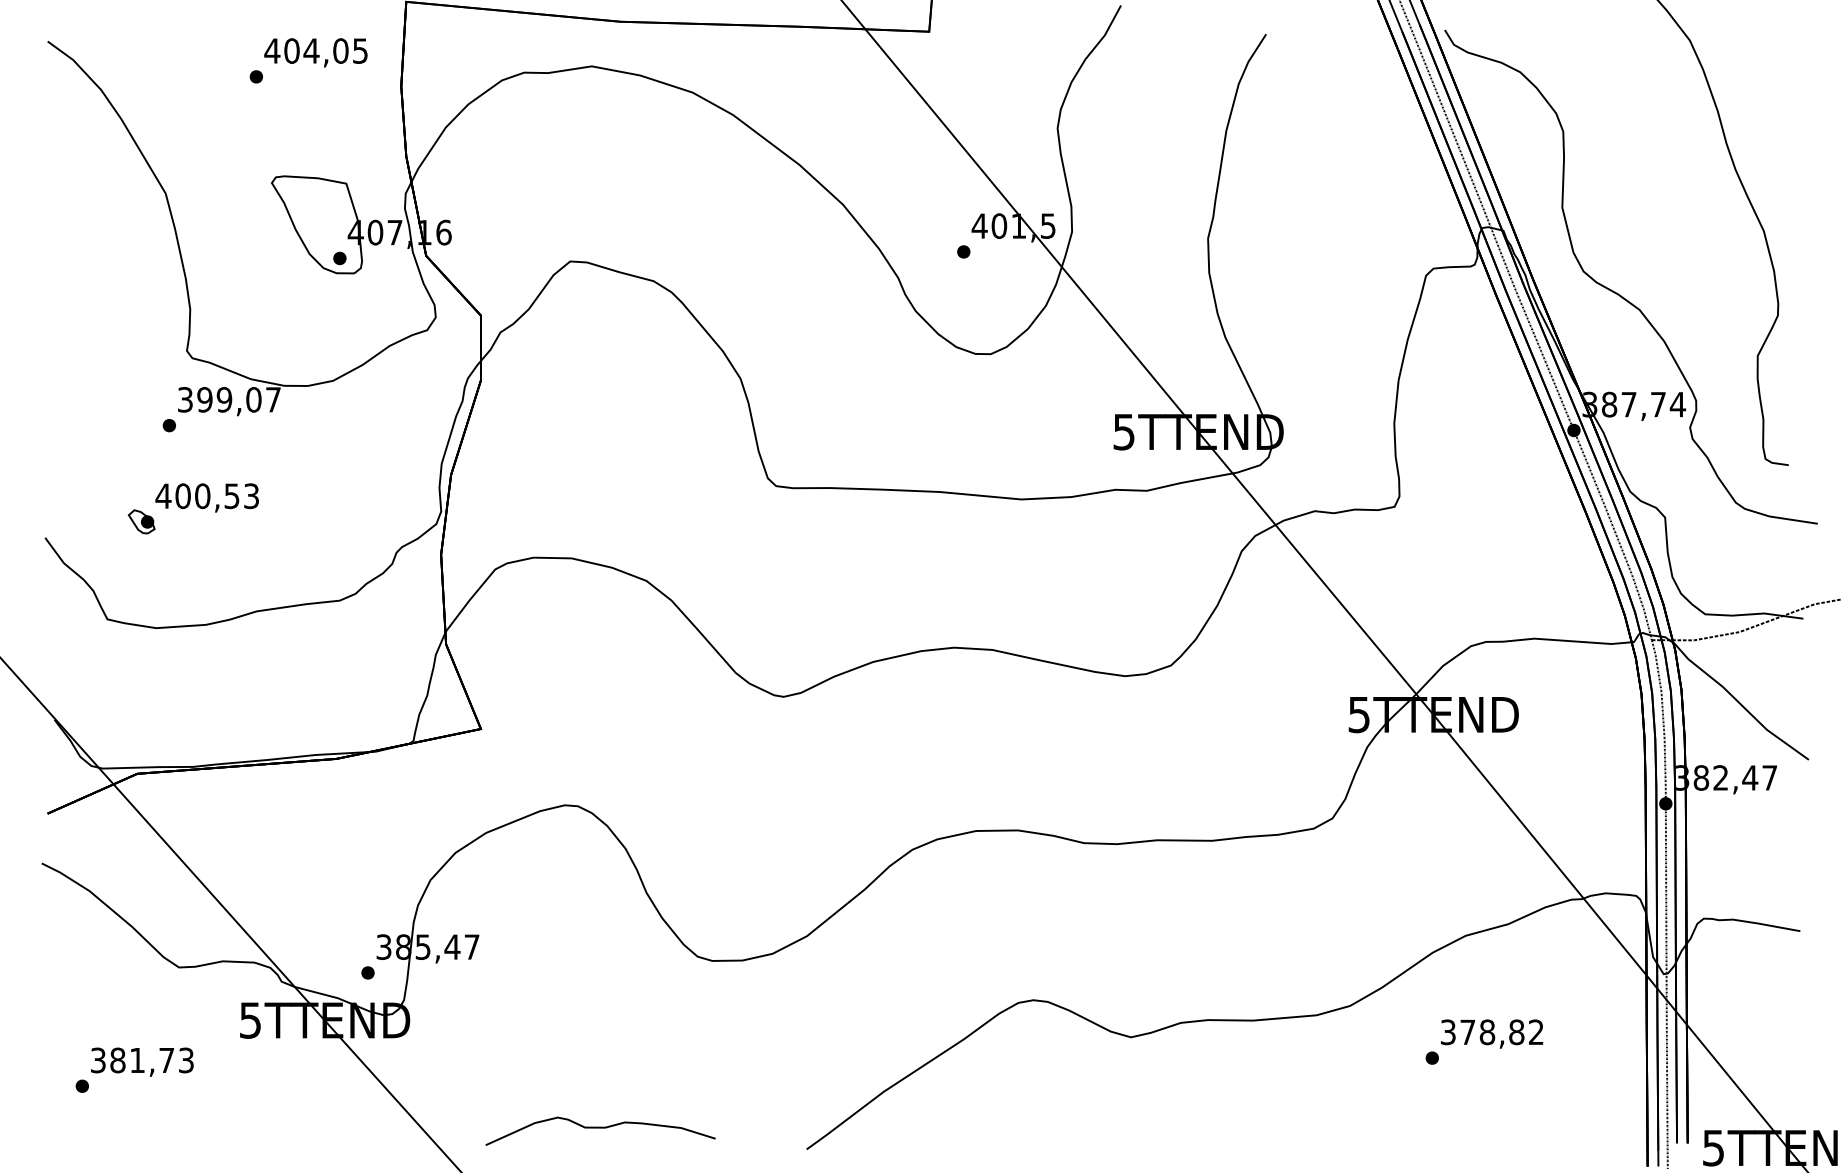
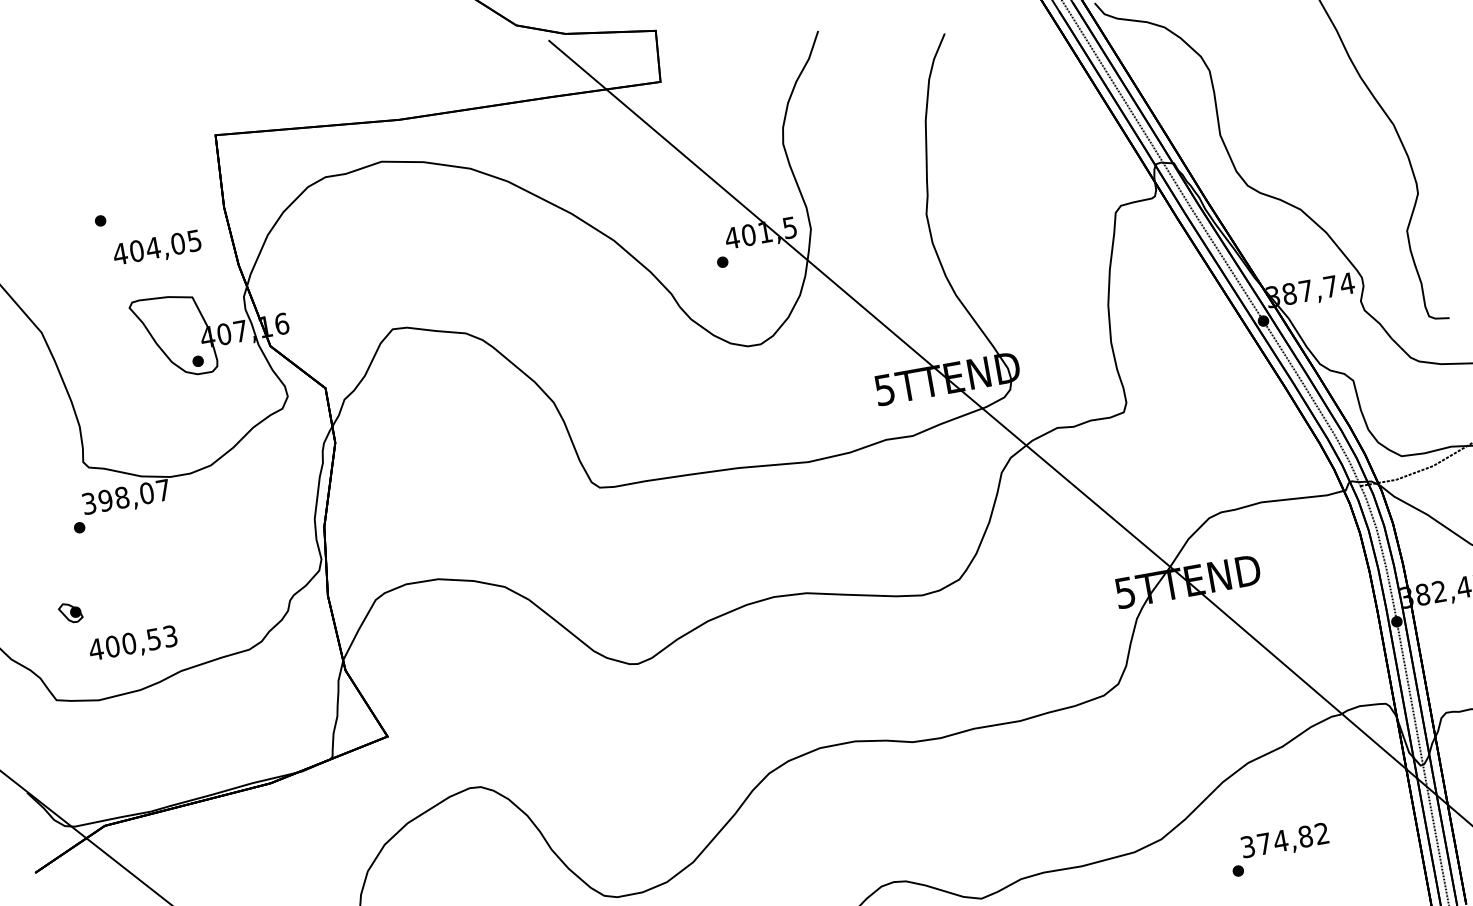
text: (315, 52) -> (156, 248), moved
text: (224, 399) -> (122, 497), 399,07 -> 398,07
text: (206, 497) -> (132, 644), moved
text: (1487, 1032) -> (1280, 841), 378,82 -> 374,82

